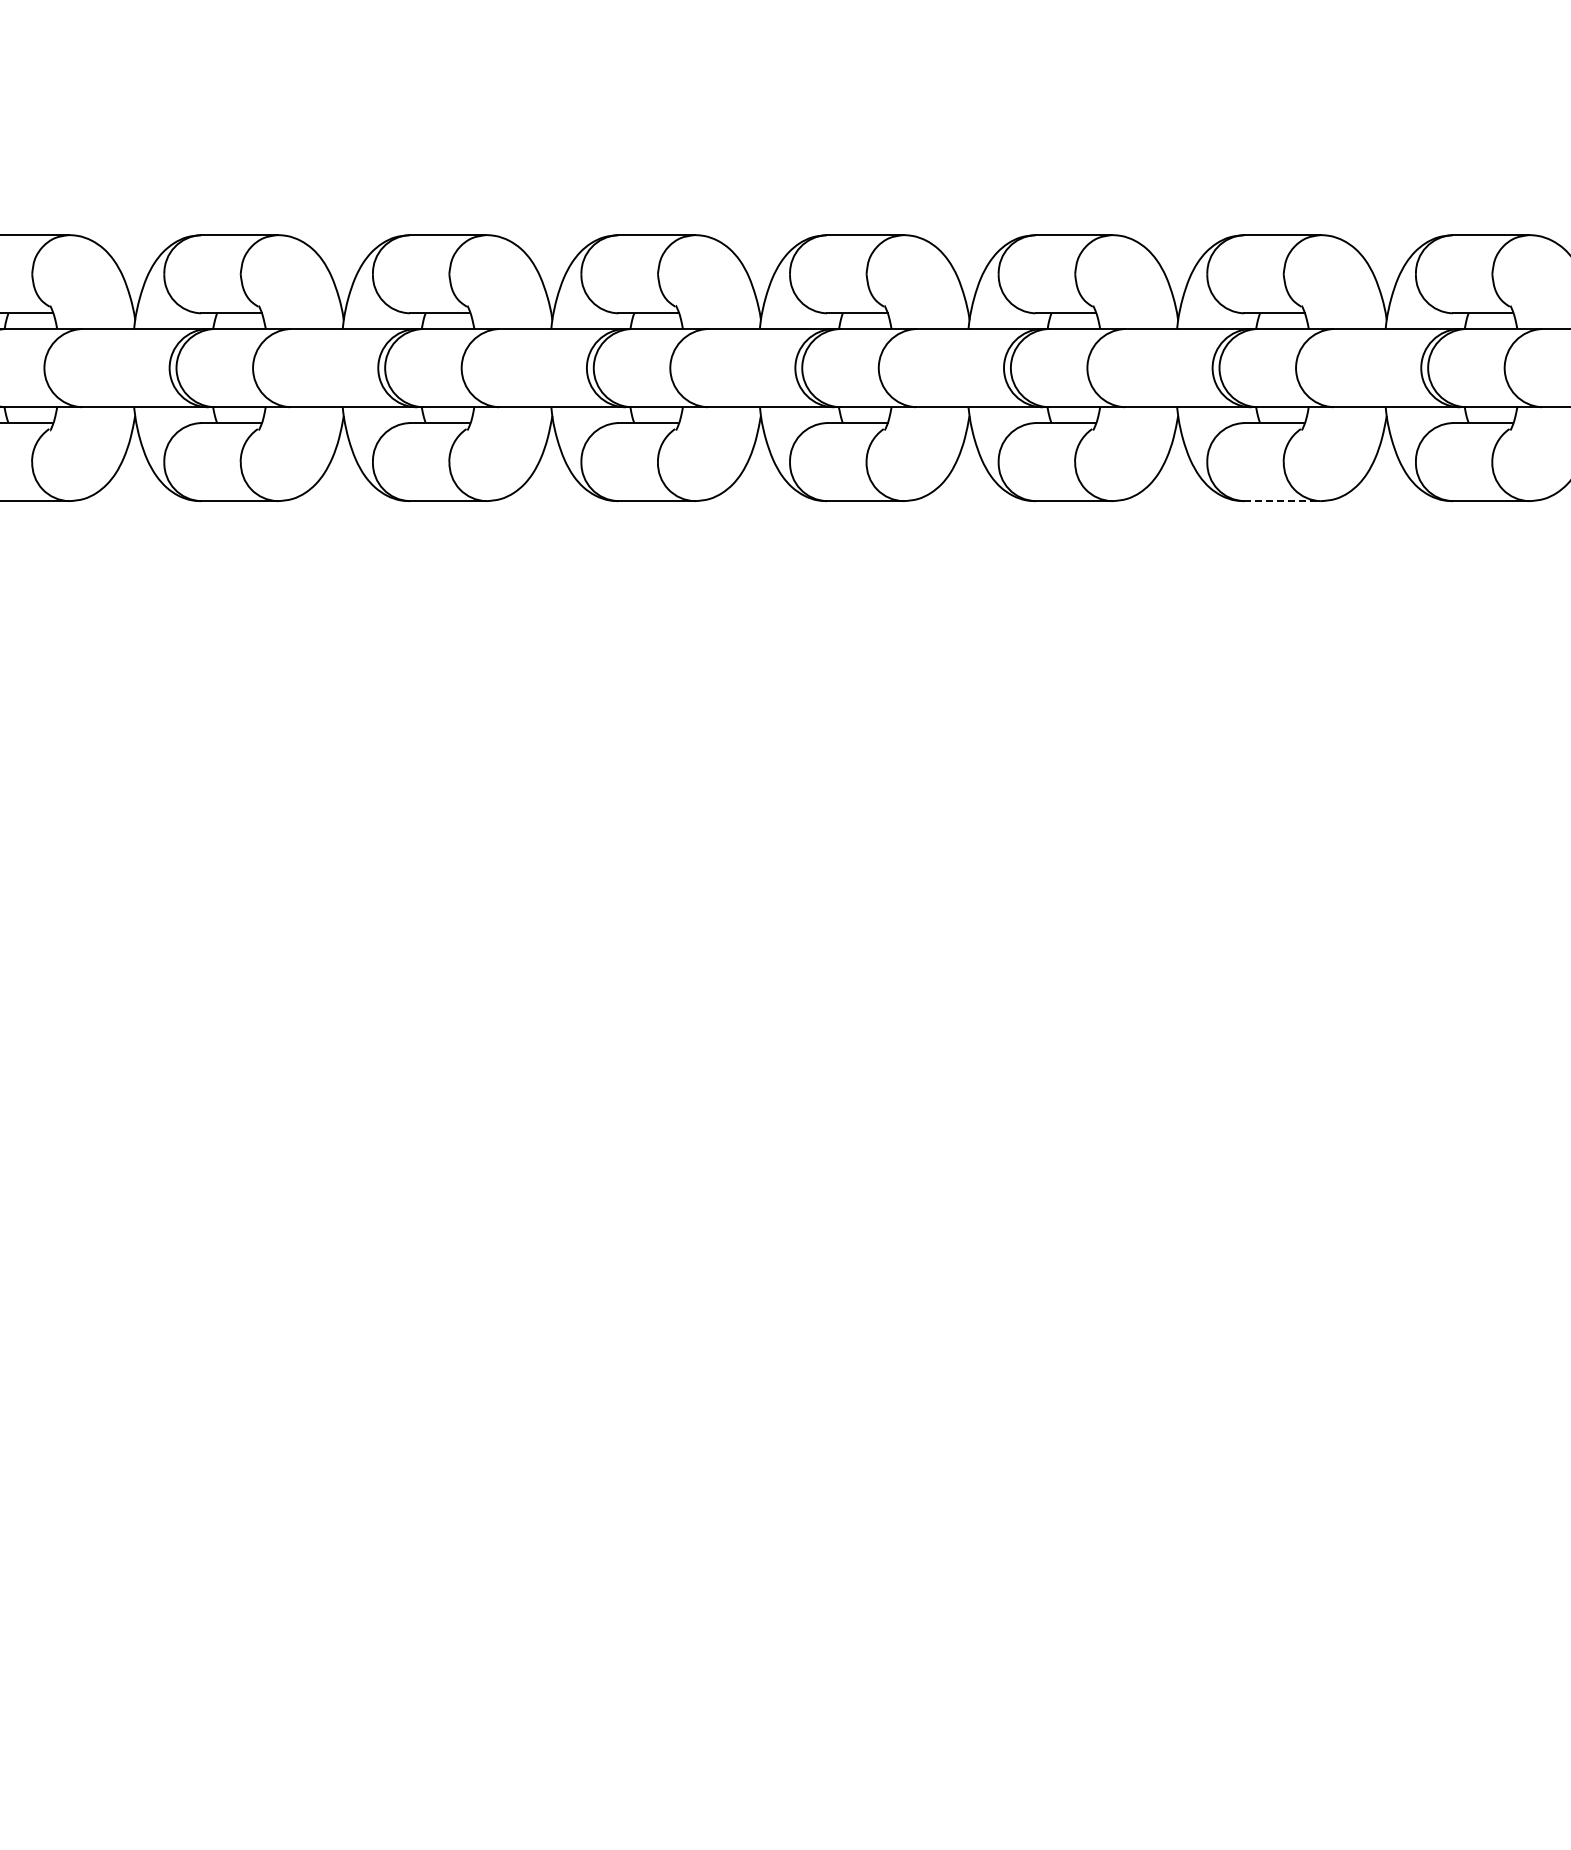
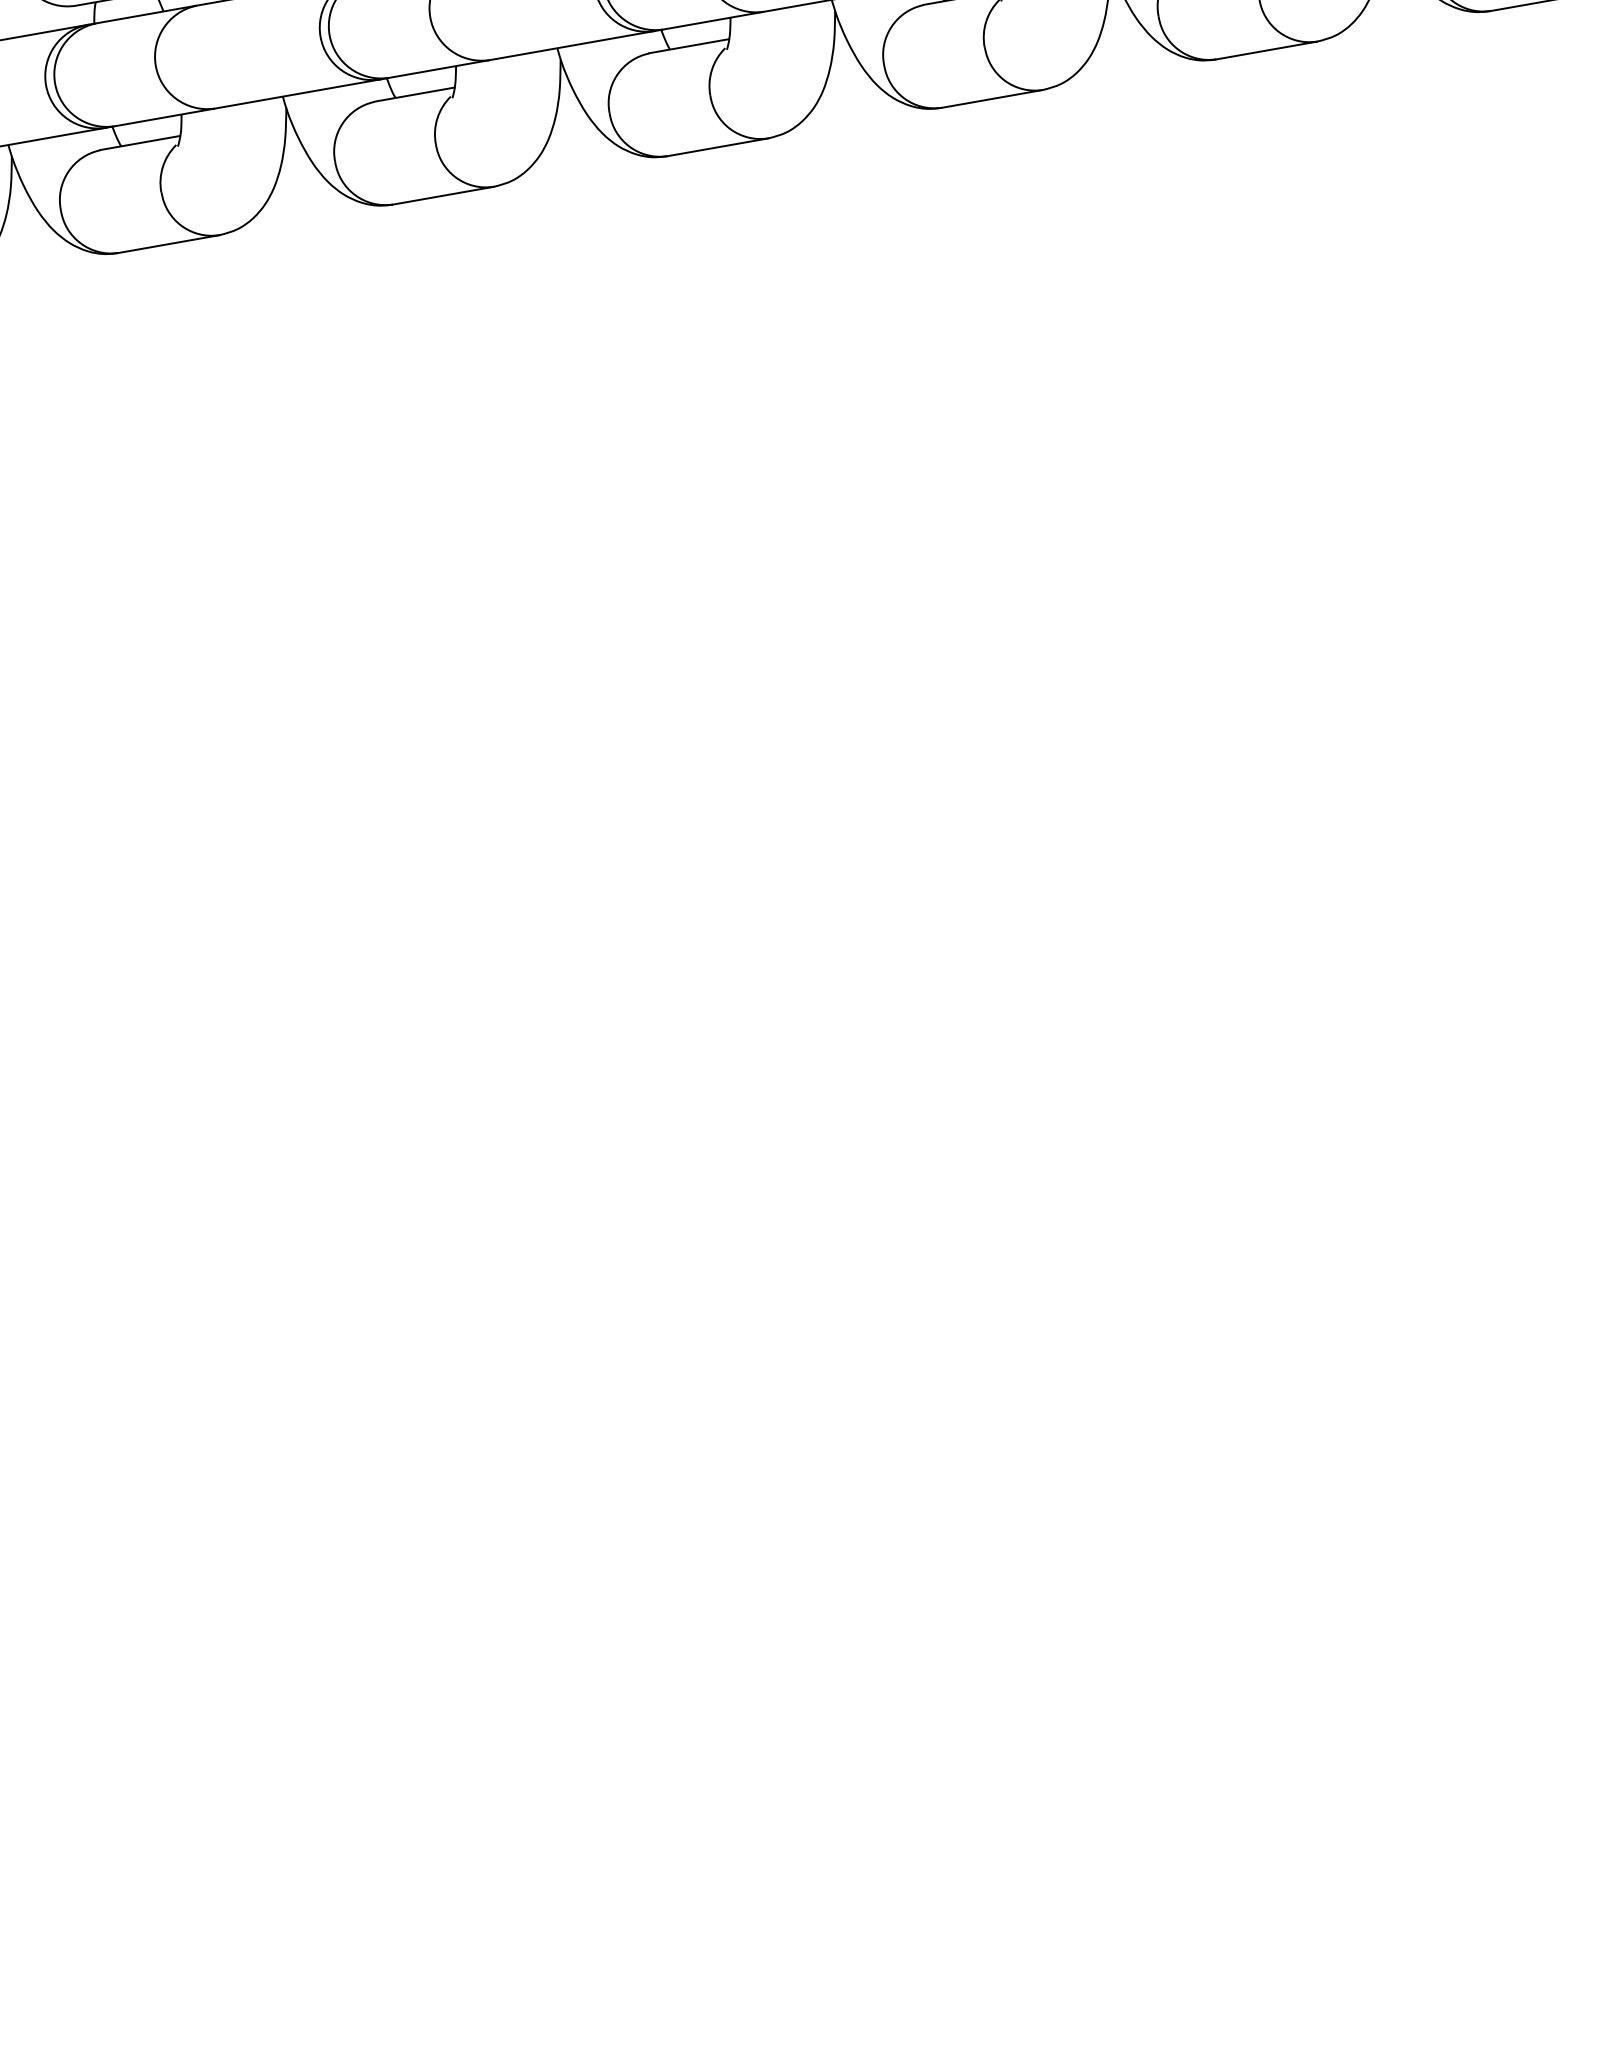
line: (1283, 501) -> (1268, 50), dashed -> solid

